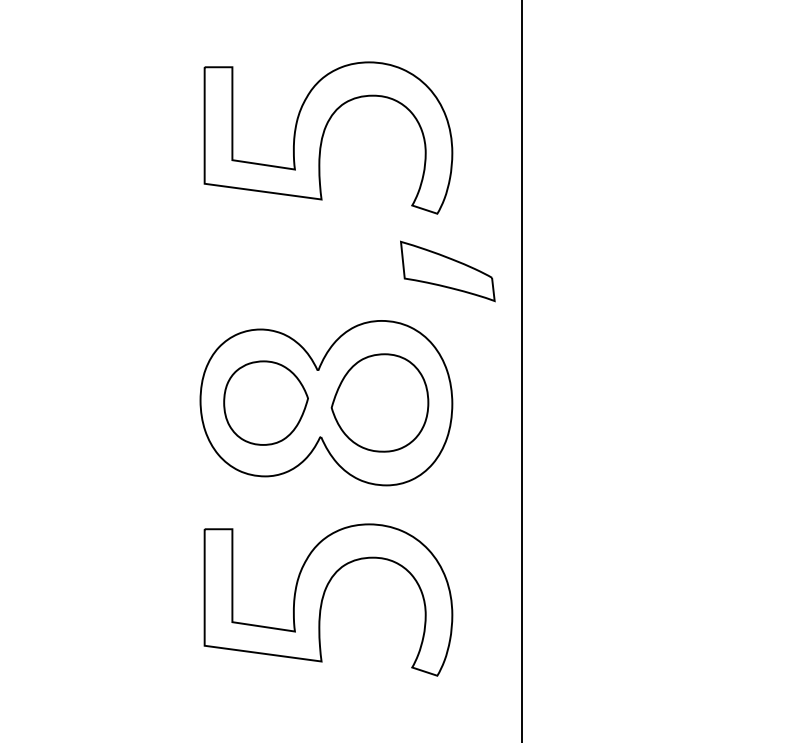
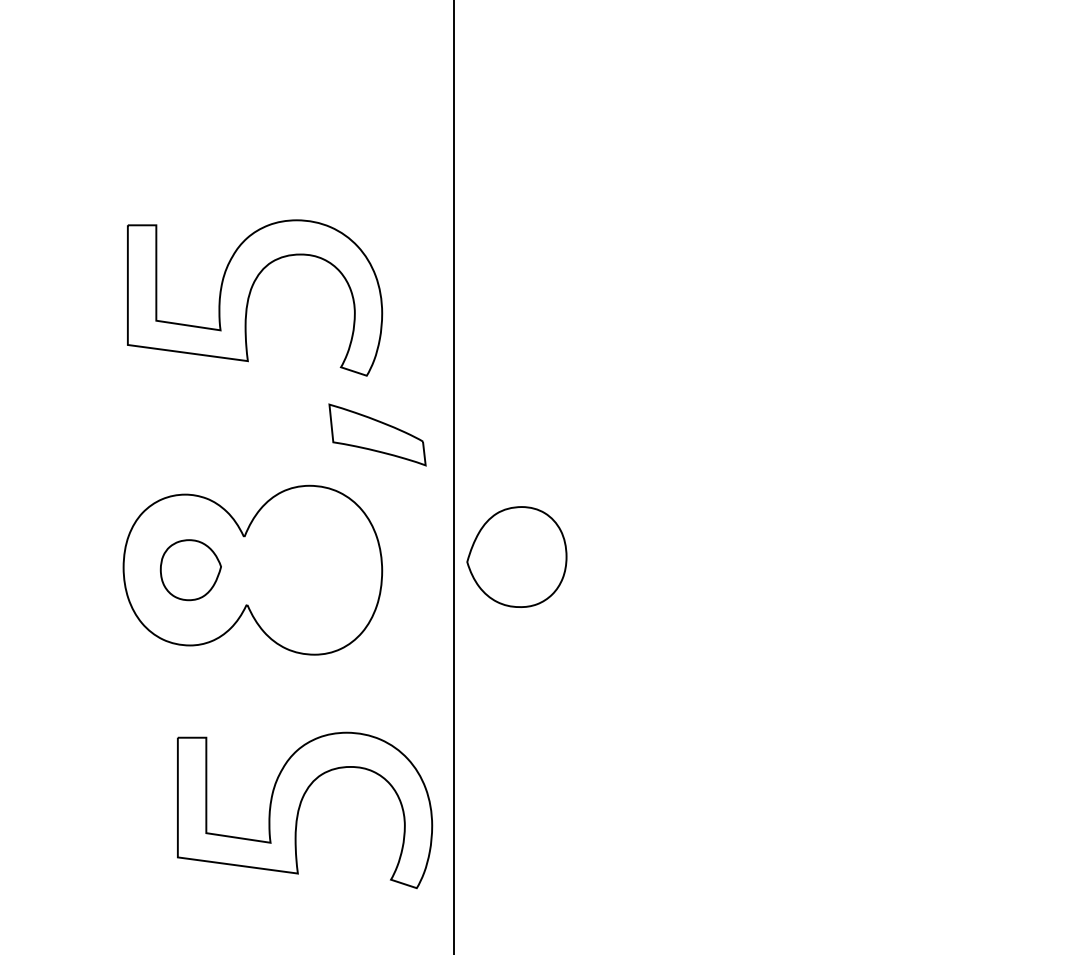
part: (265, 402) -> (190, 569), size x0.7
part: (379, 402) -> (516, 556), moved
part: (328, 599) -> (305, 809), moved

